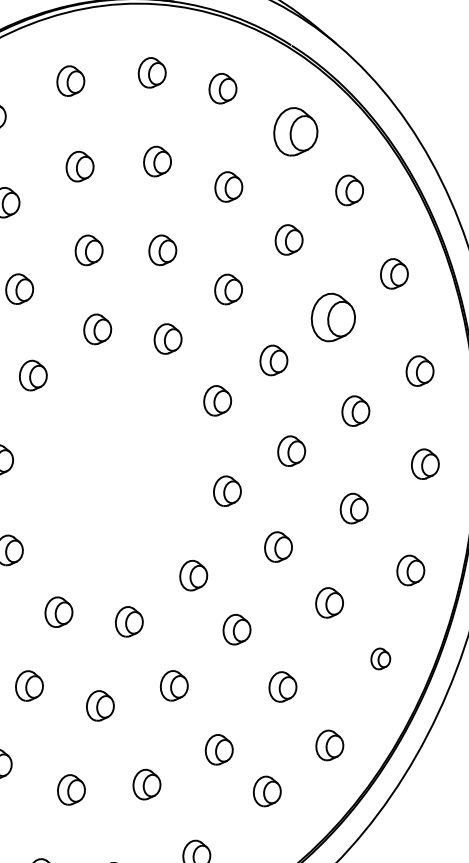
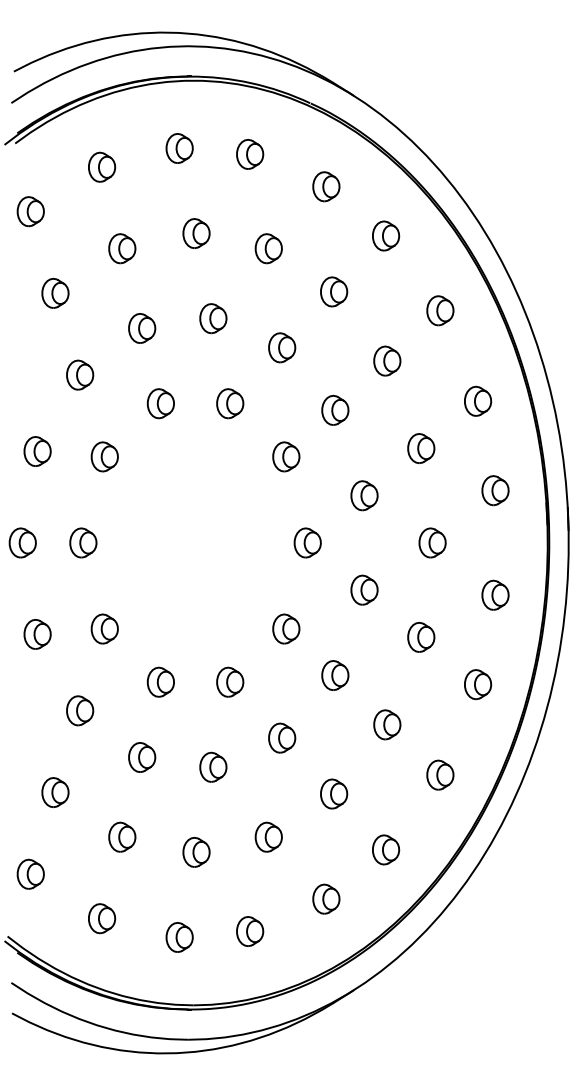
part: (296, 132) -> (326, 186), size x0.62
part: (333, 317) -> (387, 360), size x0.62
part: (381, 658) -> (478, 684), size x1.43
part: (267, 791) -> (386, 849), moved

